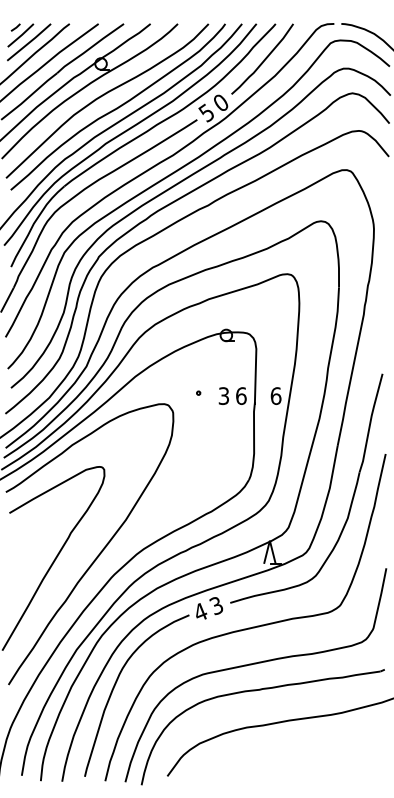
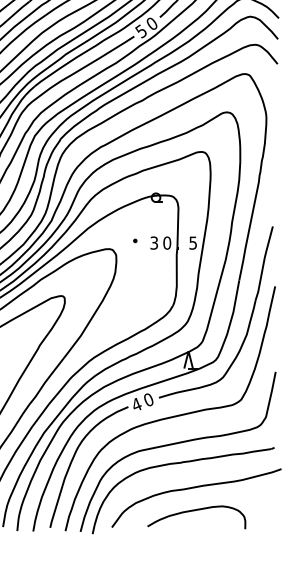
text: (241, 395) -> (167, 242), 6 -> 0
text: (275, 396) -> (192, 243), 6 -> 5
text: (216, 606) -> (148, 400), 3 -> 0
curve: (278, 754) -> (195, 511), added

